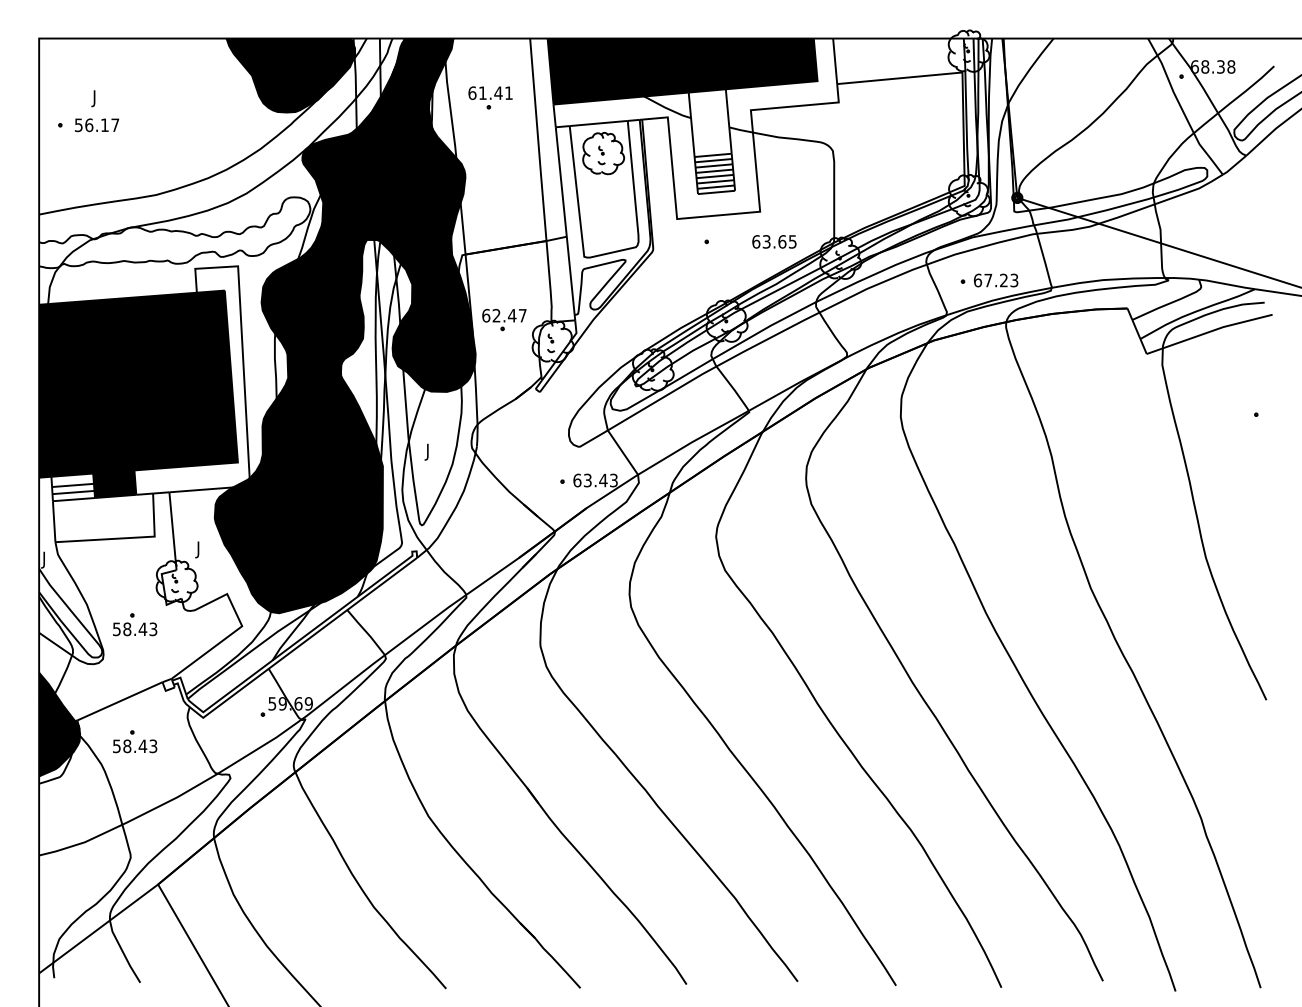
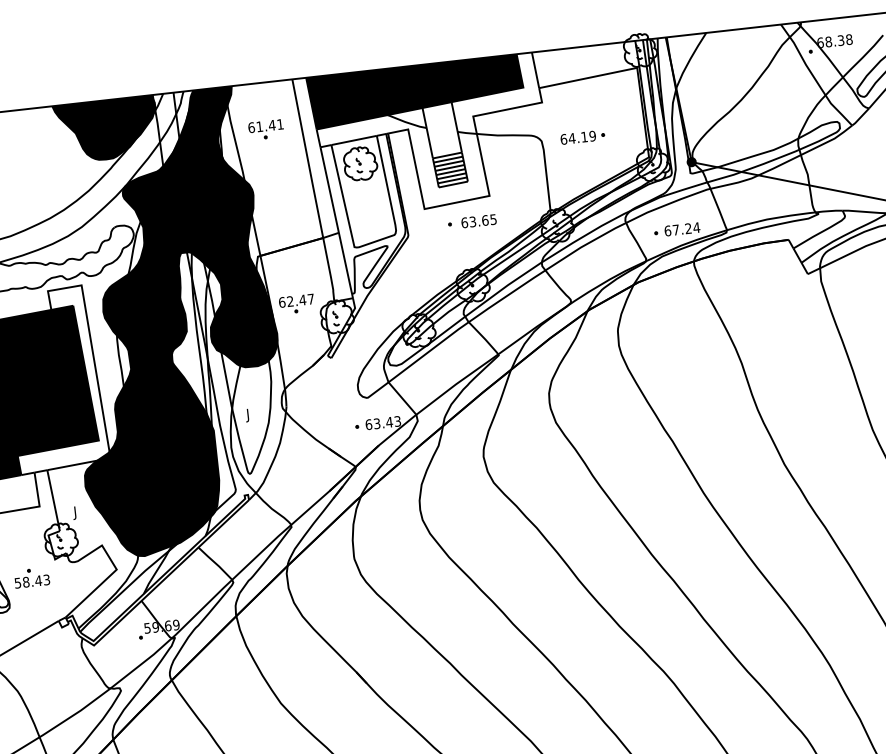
part: (884, 151) -> (582, 137), added
text: (774, 241) -> (479, 220), moved
text: (1014, 280) -> (696, 227), 67.23 -> 67.24
part: (135, 741) -> (42, 670), removed

